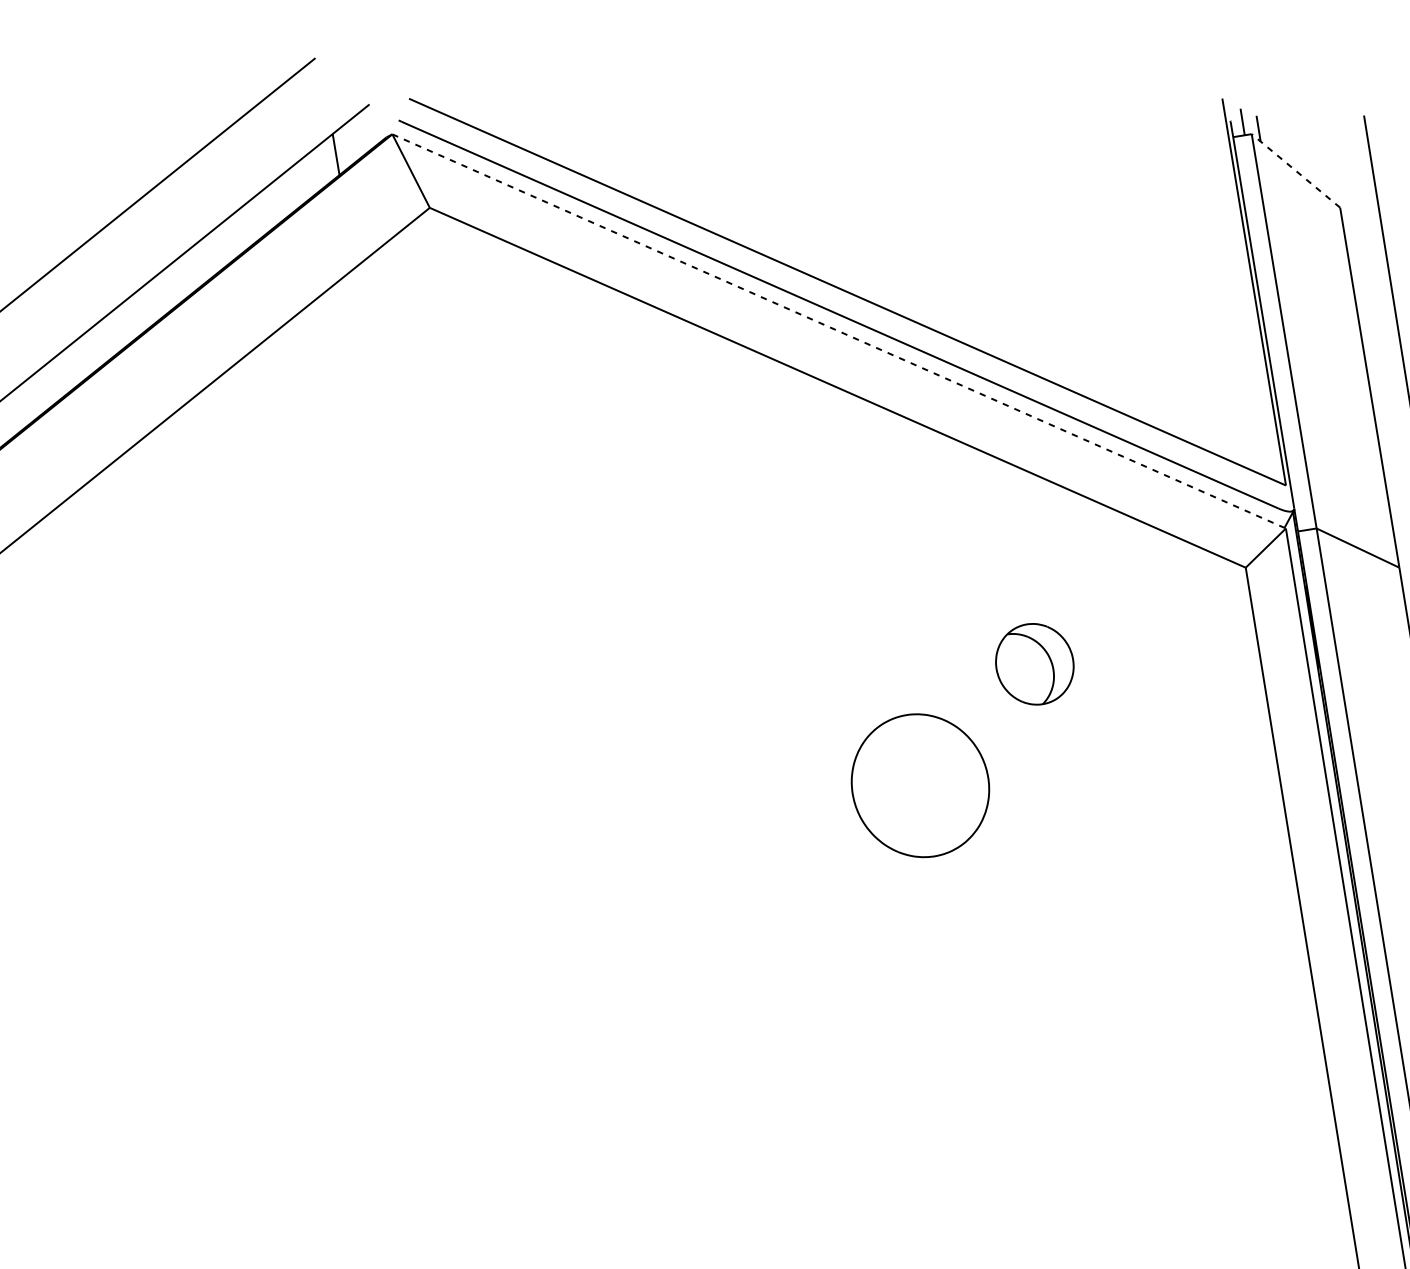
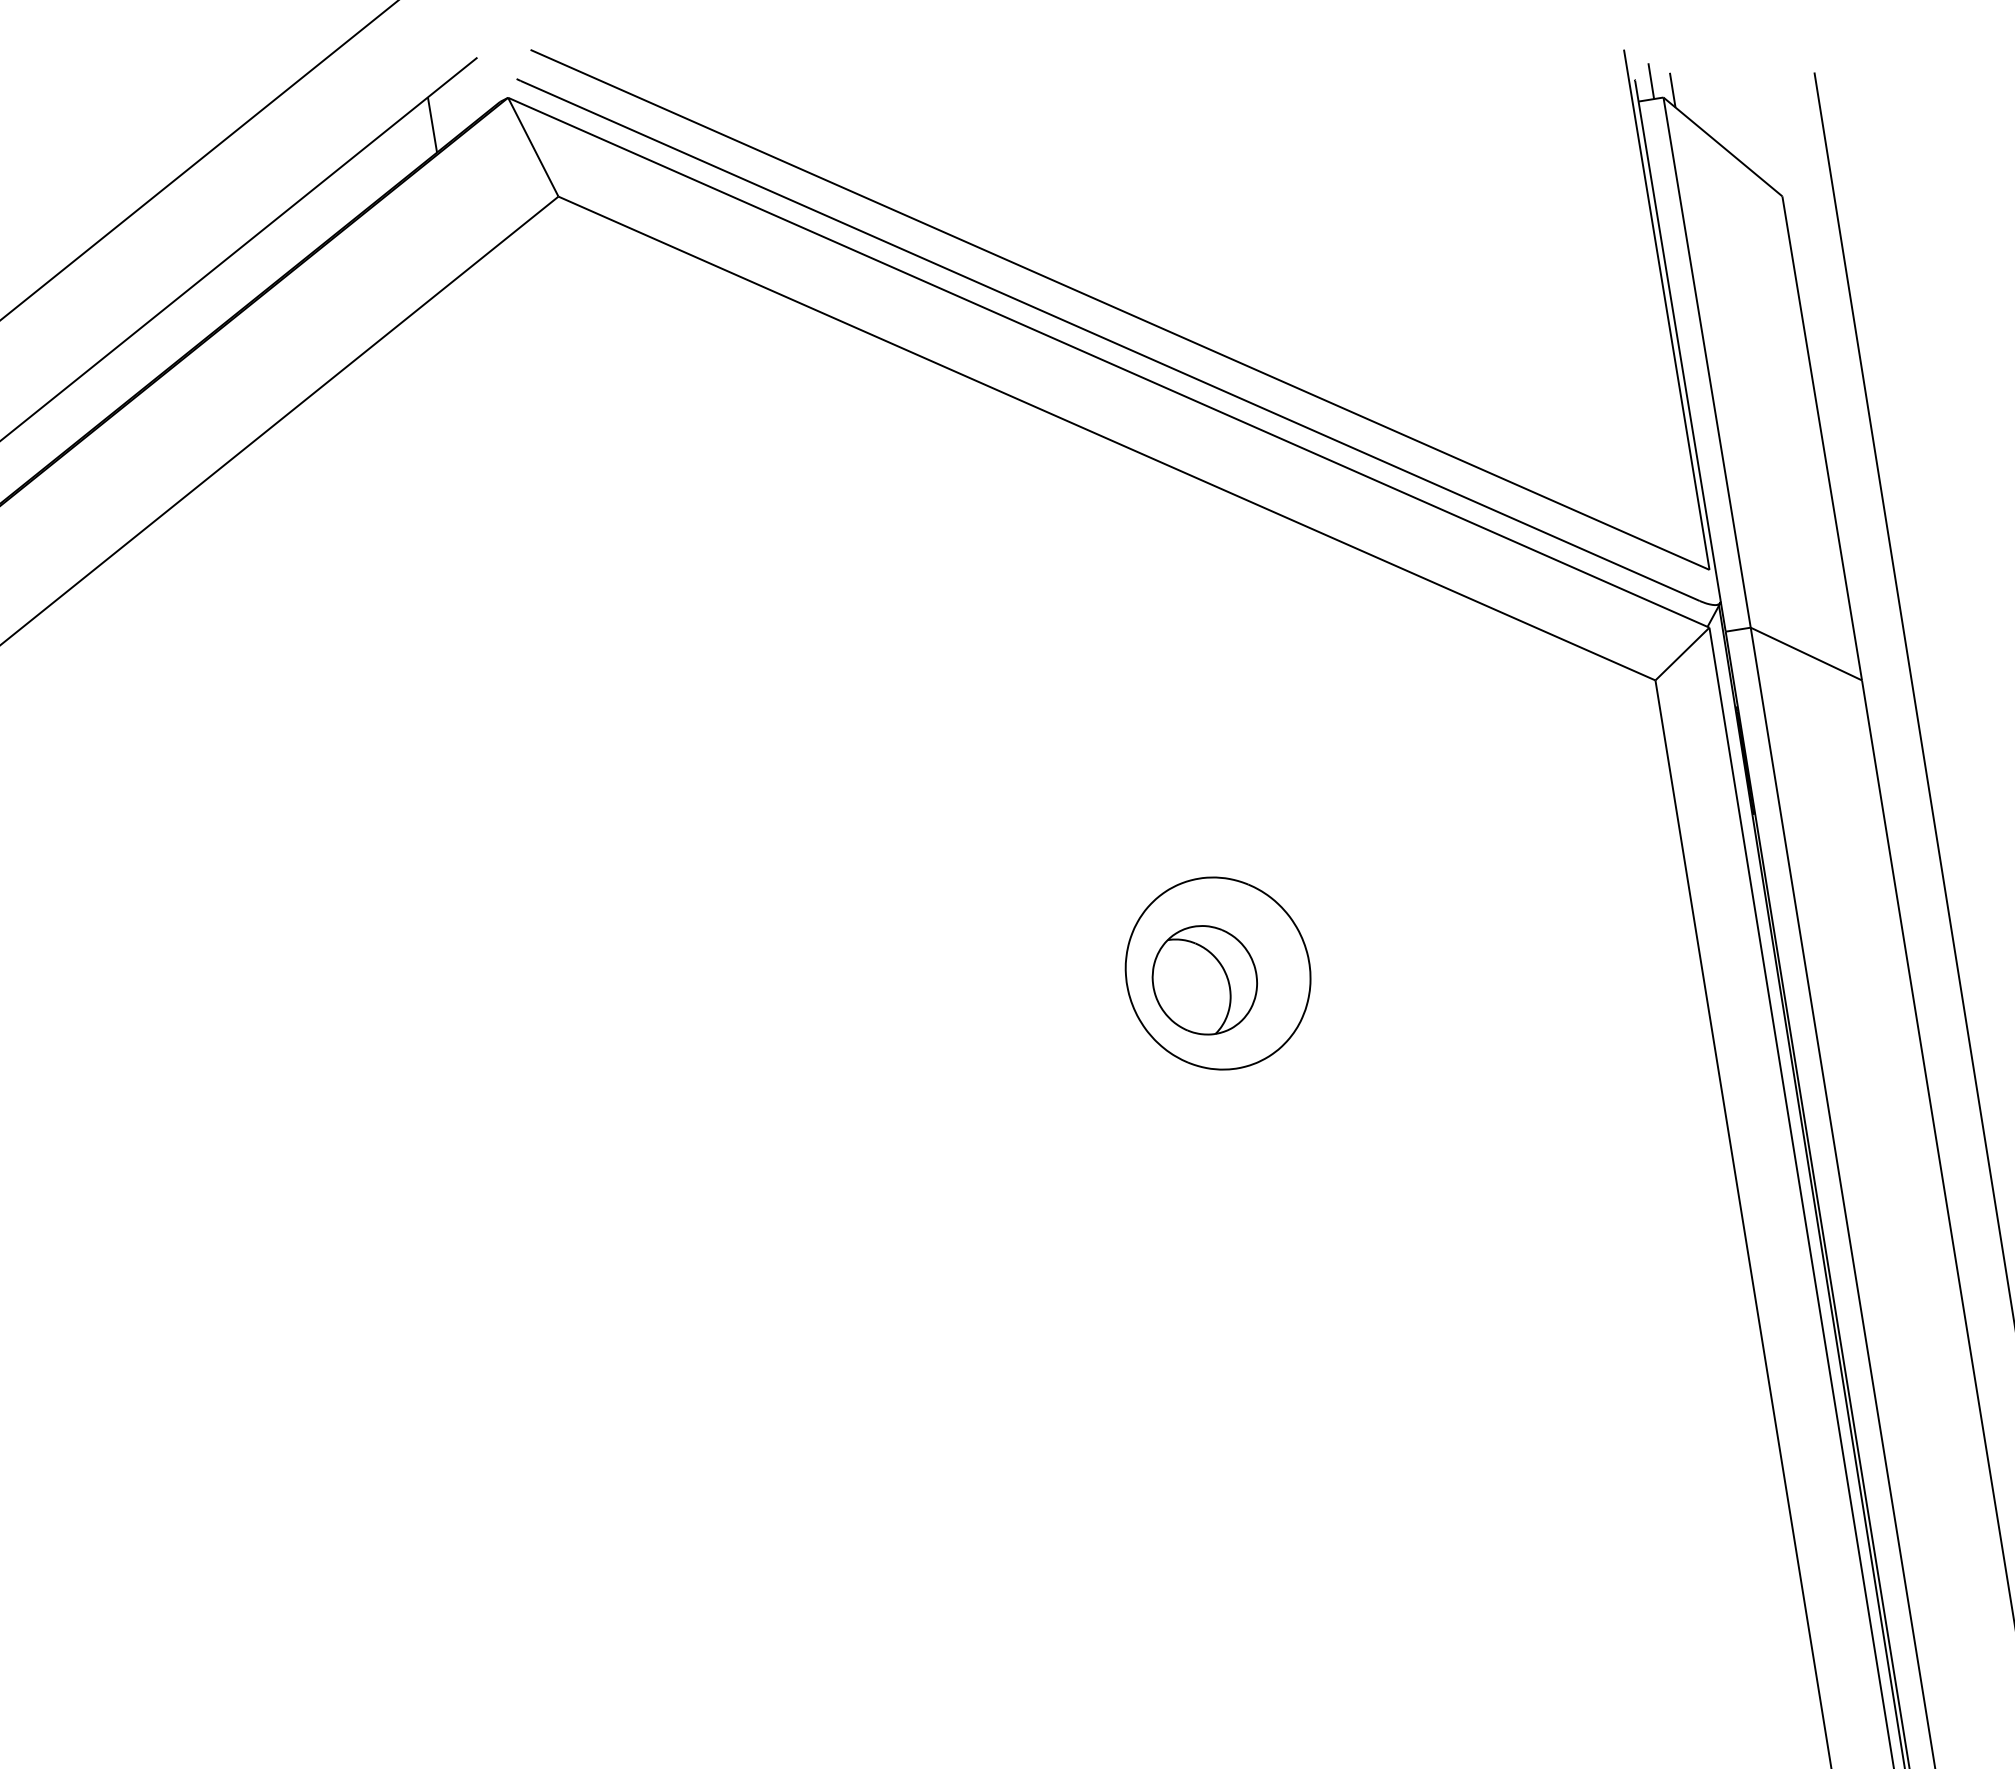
line: (1295, 170) -> (1722, 146), dashed -> solid
line: (839, 331) -> (1109, 362), dashed -> solid
part: (1034, 664) -> (1204, 980), moved

